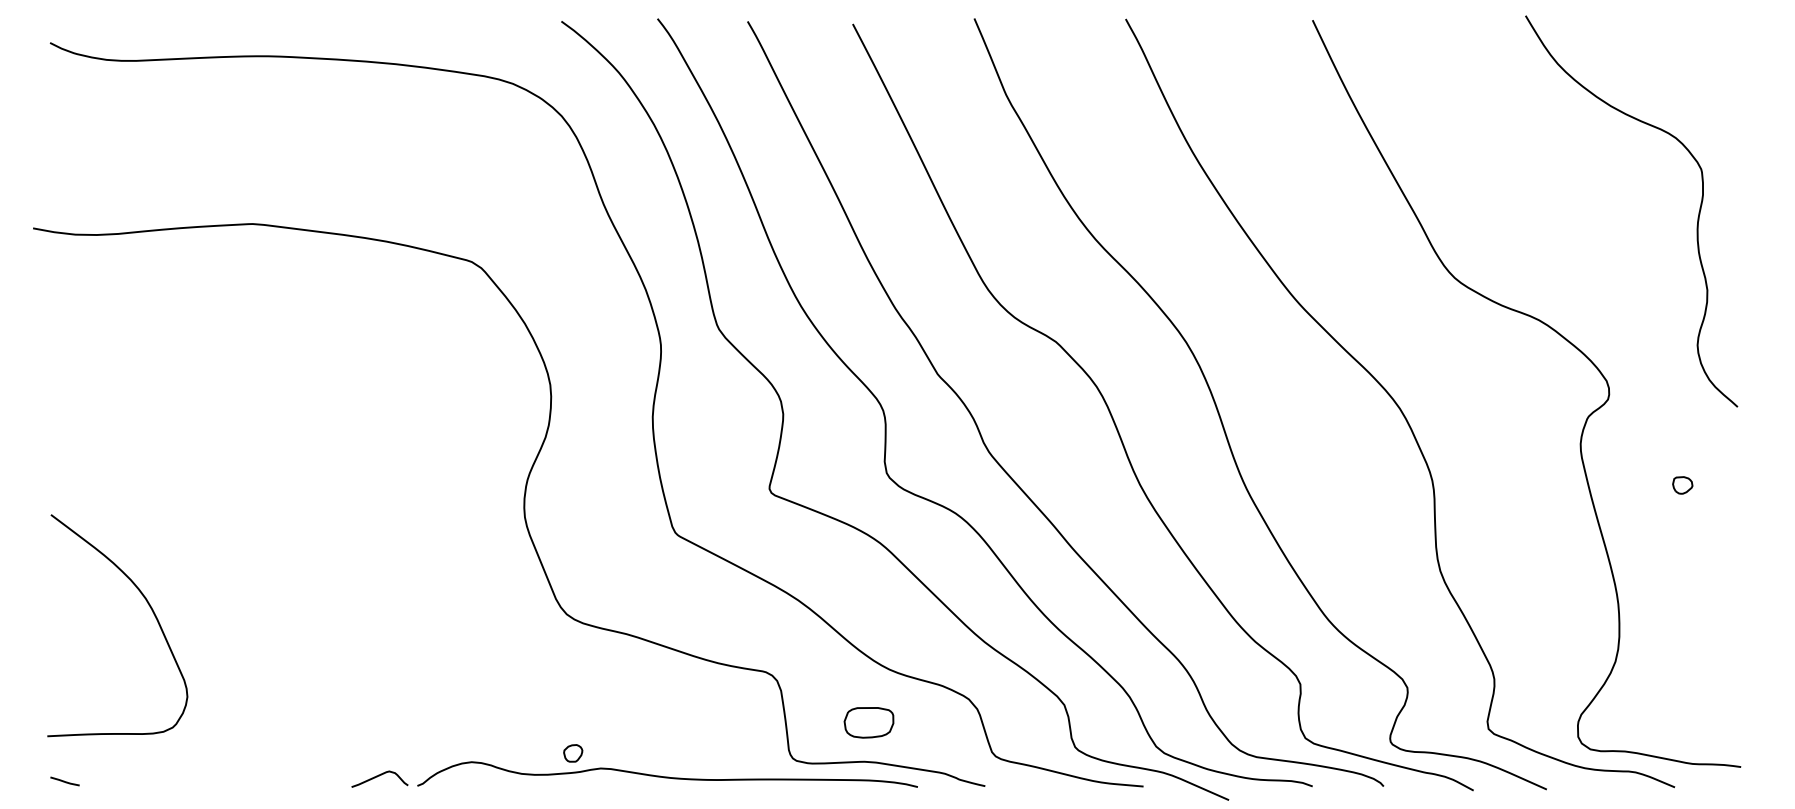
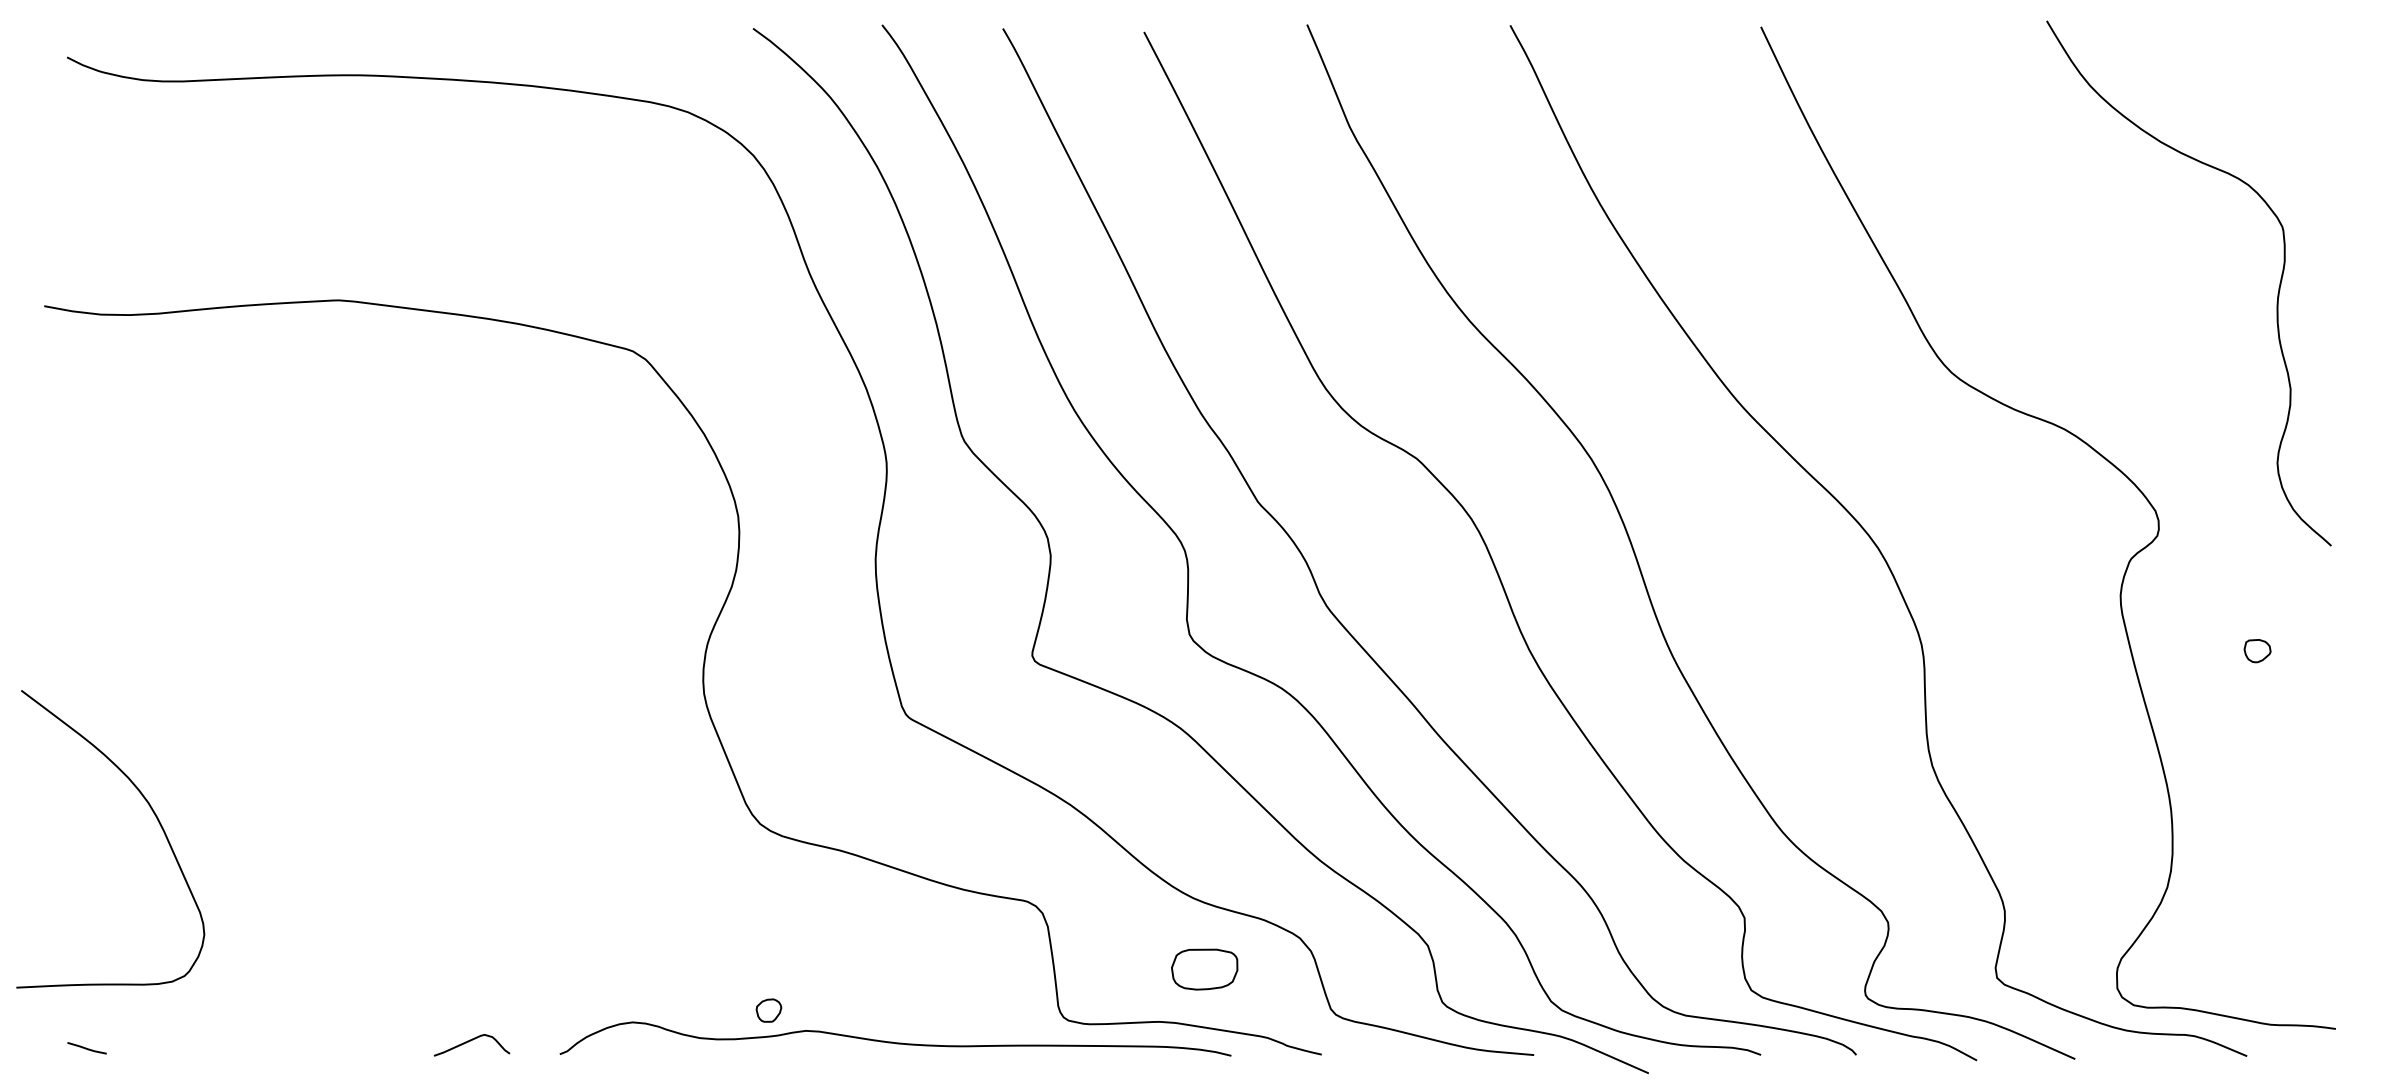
curve: (148, 605) -> (152, 812), moved
part: (868, 722) -> (1204, 969), moved
curve: (379, 776) -> (471, 1041), moved

